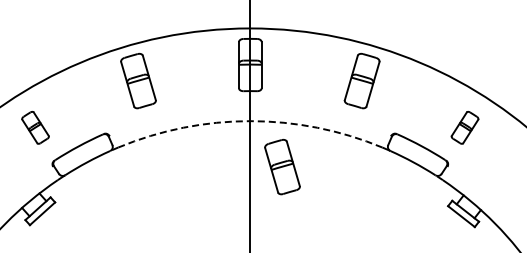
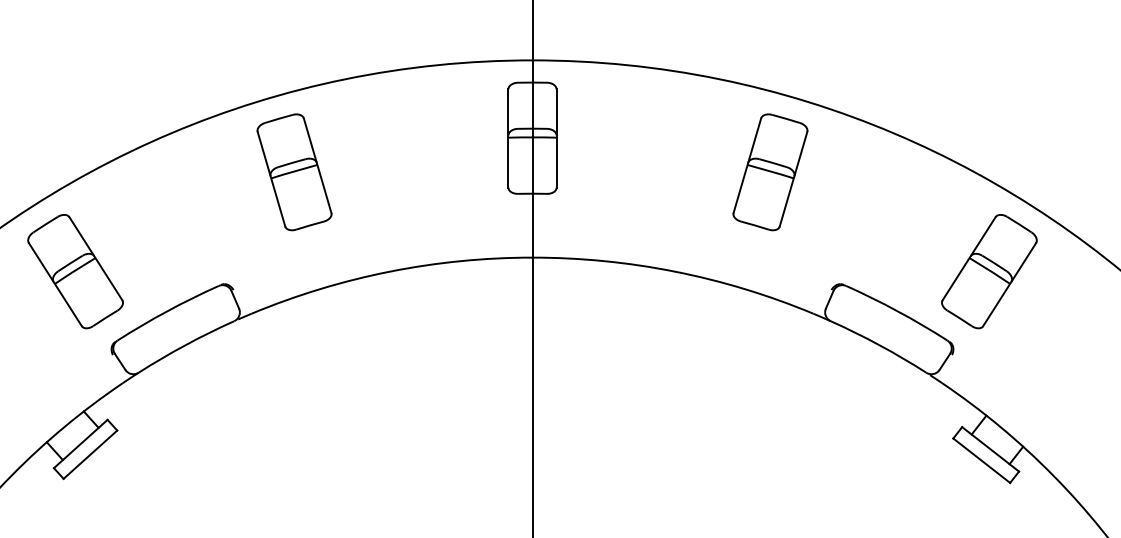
arc: (250, 121) -> (532, 258), dashed -> solid
part: (35, 127) -> (75, 271), size x1.67
part: (464, 127) -> (988, 271), size x1.67
part: (282, 166) -> (600, 354), removed

